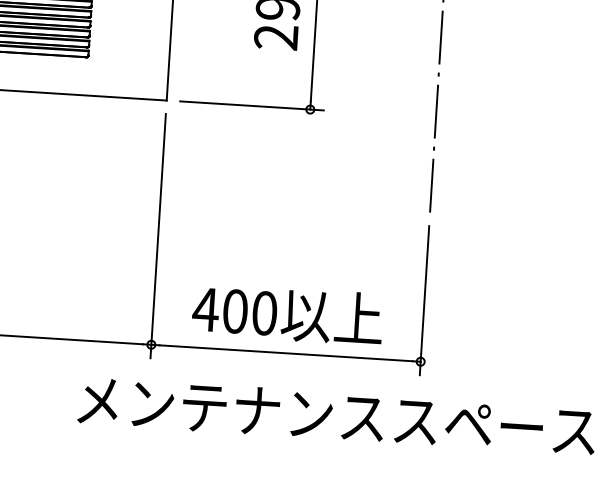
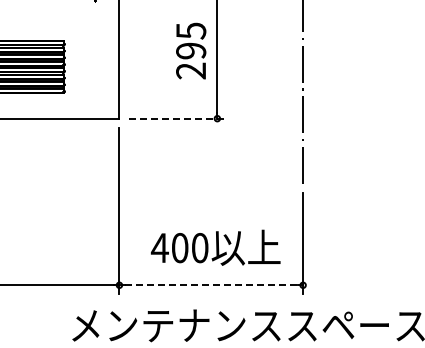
line: (251, 105) -> (177, 118), solid -> dashed
text: (287, 313) -> (215, 247), moved
line: (286, 353) -> (211, 285), solid -> dashed

